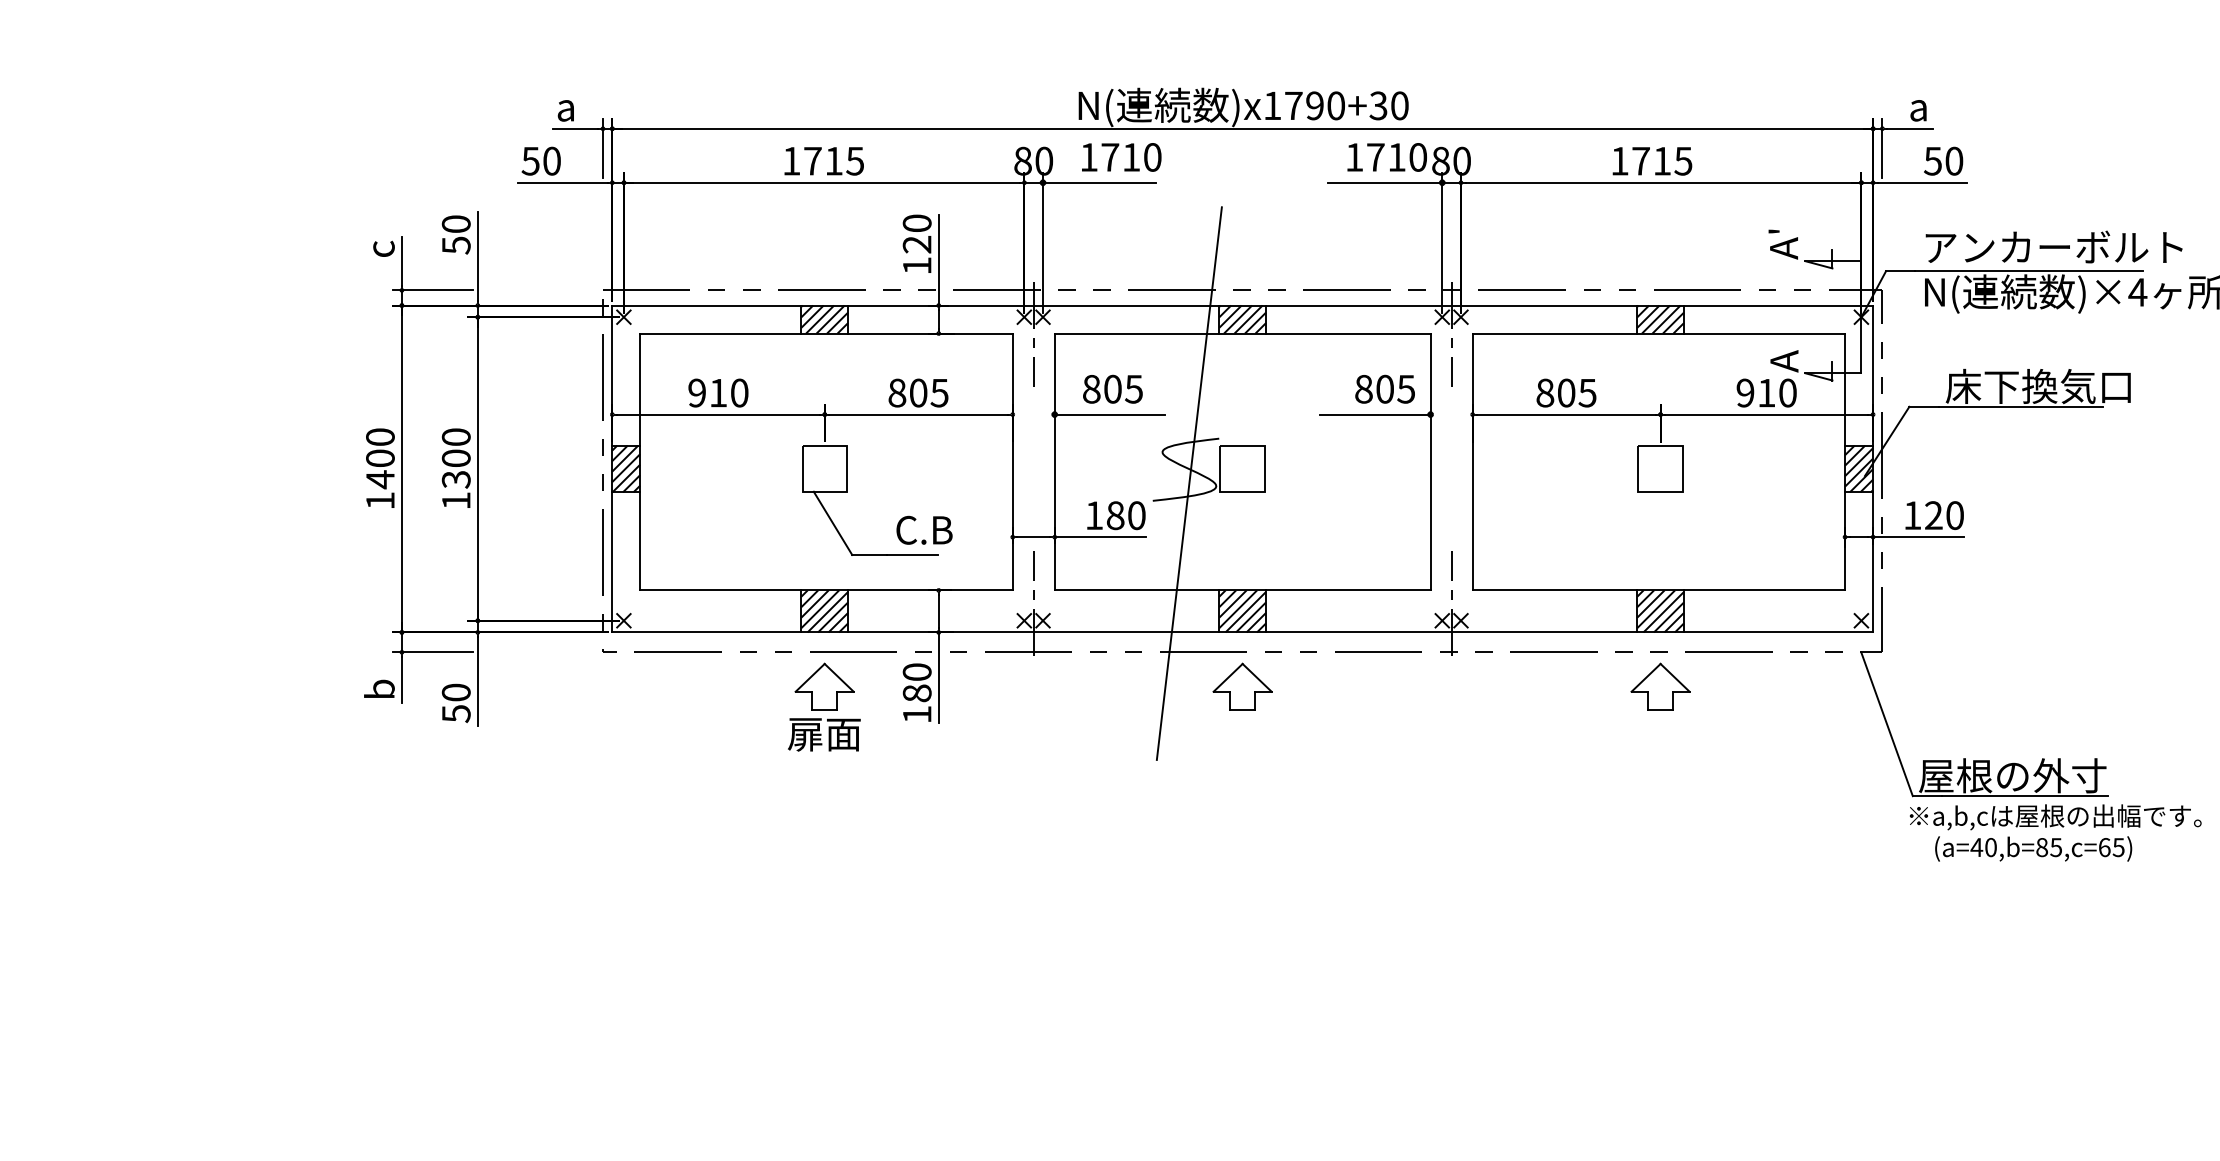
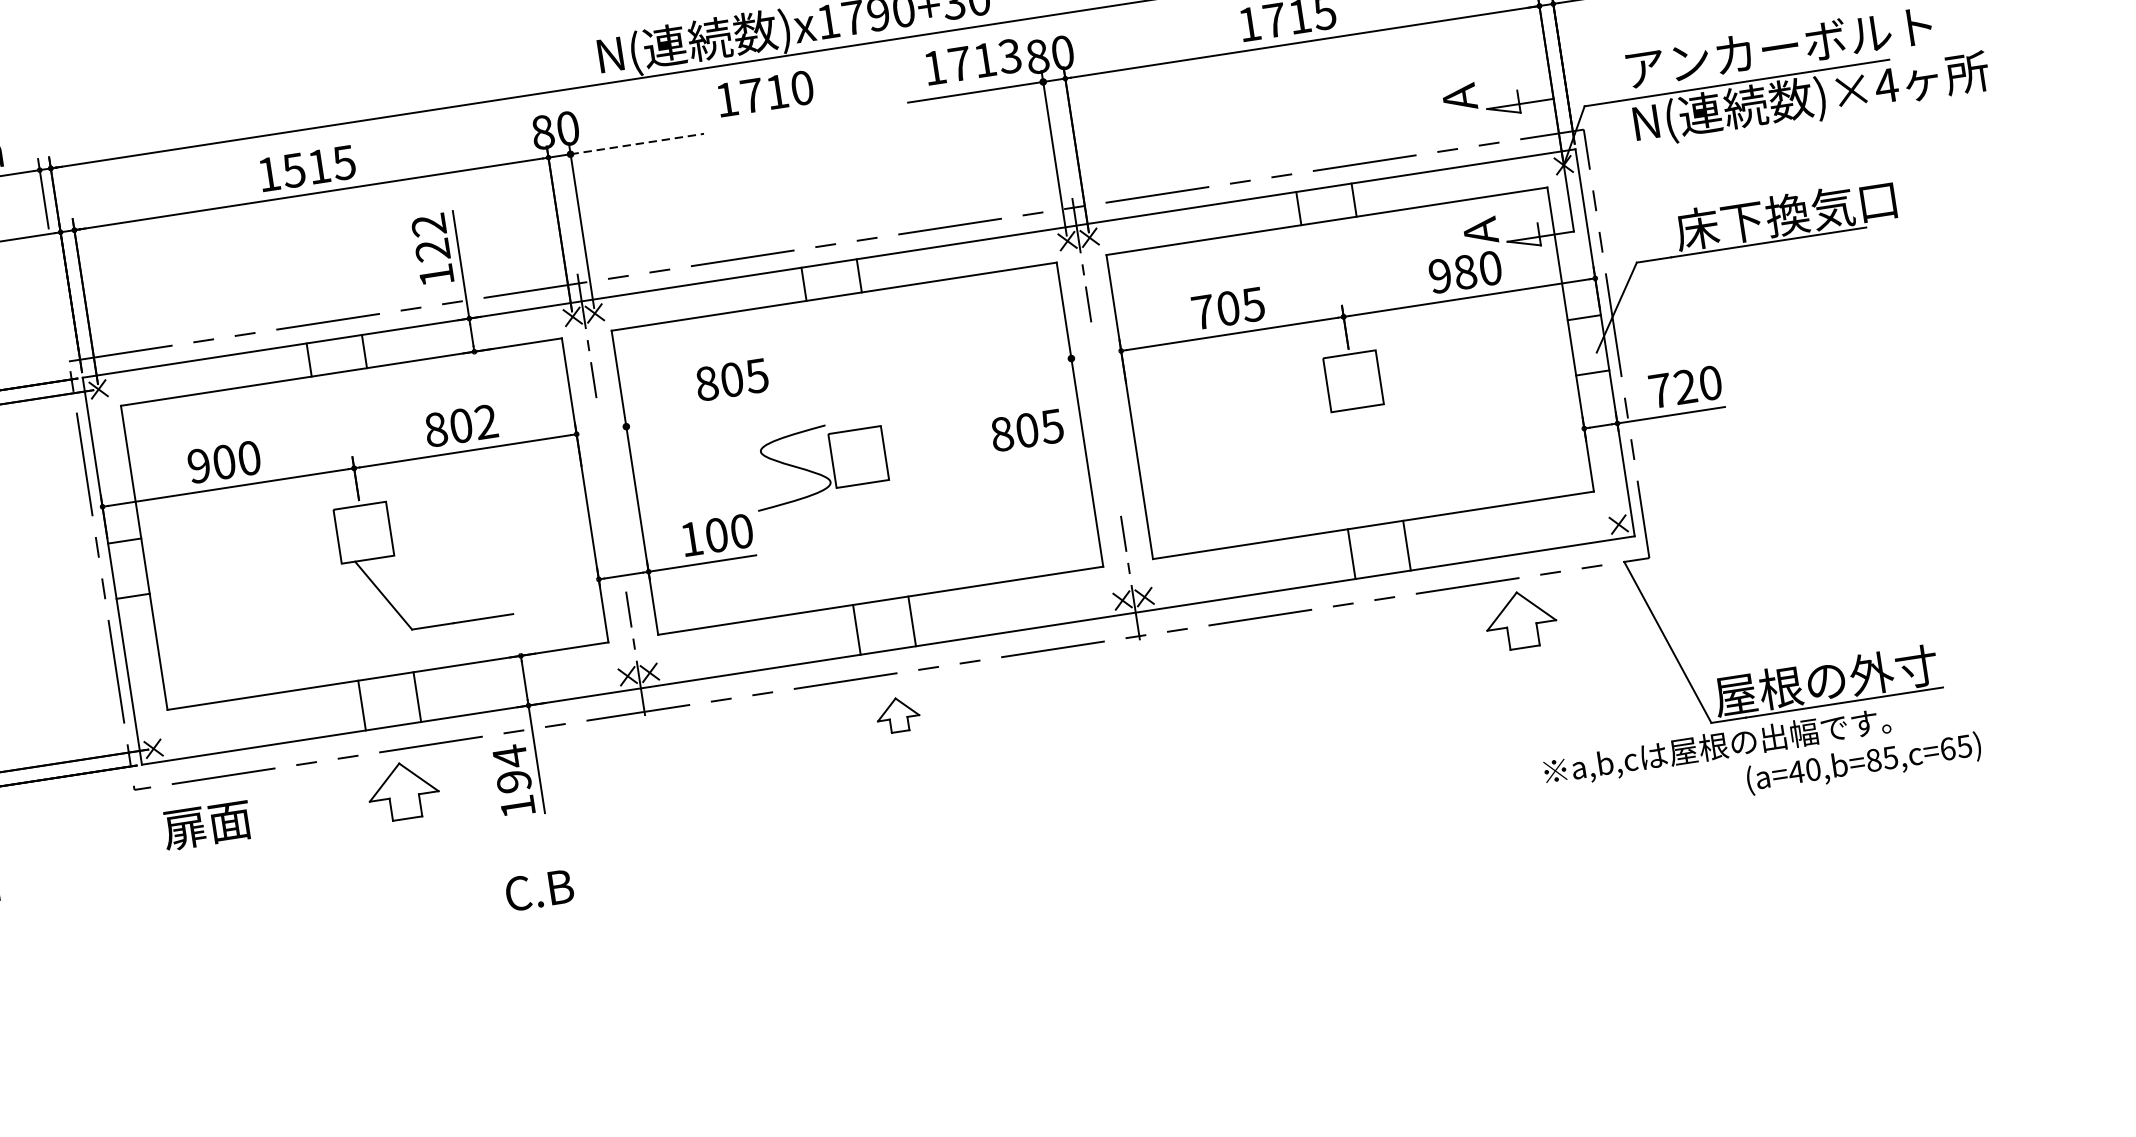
text: (1121, 157) -> (765, 93), moved
text: (1417, 157) -> (1009, 56), 1710 -> 1713
text: (812, 161) -> (293, 170), 1715 -> 1515
line: (1099, 182) -> (637, 143), solid -> dashed
text: (916, 223) -> (428, 225), 120 -> 122
text: (1773, 231) -> (1444, 79), A' -> A
hatch: (824, 319) -> (336, 355), removed
hatch: (1242, 319) -> (831, 280), removed
hatch: (1660, 319) -> (1326, 204), removed
text: (1112, 388) -> (731, 378), moved
text: (1384, 388) -> (1026, 429), moved
text: (718, 392) -> (224, 461), 910 -> 900
text: (939, 392) -> (485, 421), 805 -> 802
text: (1545, 392) -> (1203, 311), 805 -> 705
text: (1766, 392) -> (1465, 271), 910 -> 980
line: (1109, 414) -> (691, 416), removed
line: (1375, 414) -> (1006, 368), removed
hatch: (626, 468) -> (129, 568), removed
hatch: (1859, 468) -> (1588, 344), removed
line: (1188, 483) -> (797, 484), removed
text: (1115, 515) -> (716, 535), 180 -> 100
text: (1912, 515) -> (1660, 390), 120 -> 720
text: (924, 529) -> (539, 889), moved
hatch: (824, 611) -> (389, 701), removed
hatch: (1242, 611) -> (884, 625), removed
hatch: (1660, 611) -> (1379, 550), removed
text: (916, 682) -> (511, 768), 180 -> 194
part: (1242, 686) -> (897, 714), size x0.6
part: (1660, 686) -> (1520, 619), moved
text: (824, 734) -> (207, 825), moved
text: (2055, 817) -> (1717, 747), moved

